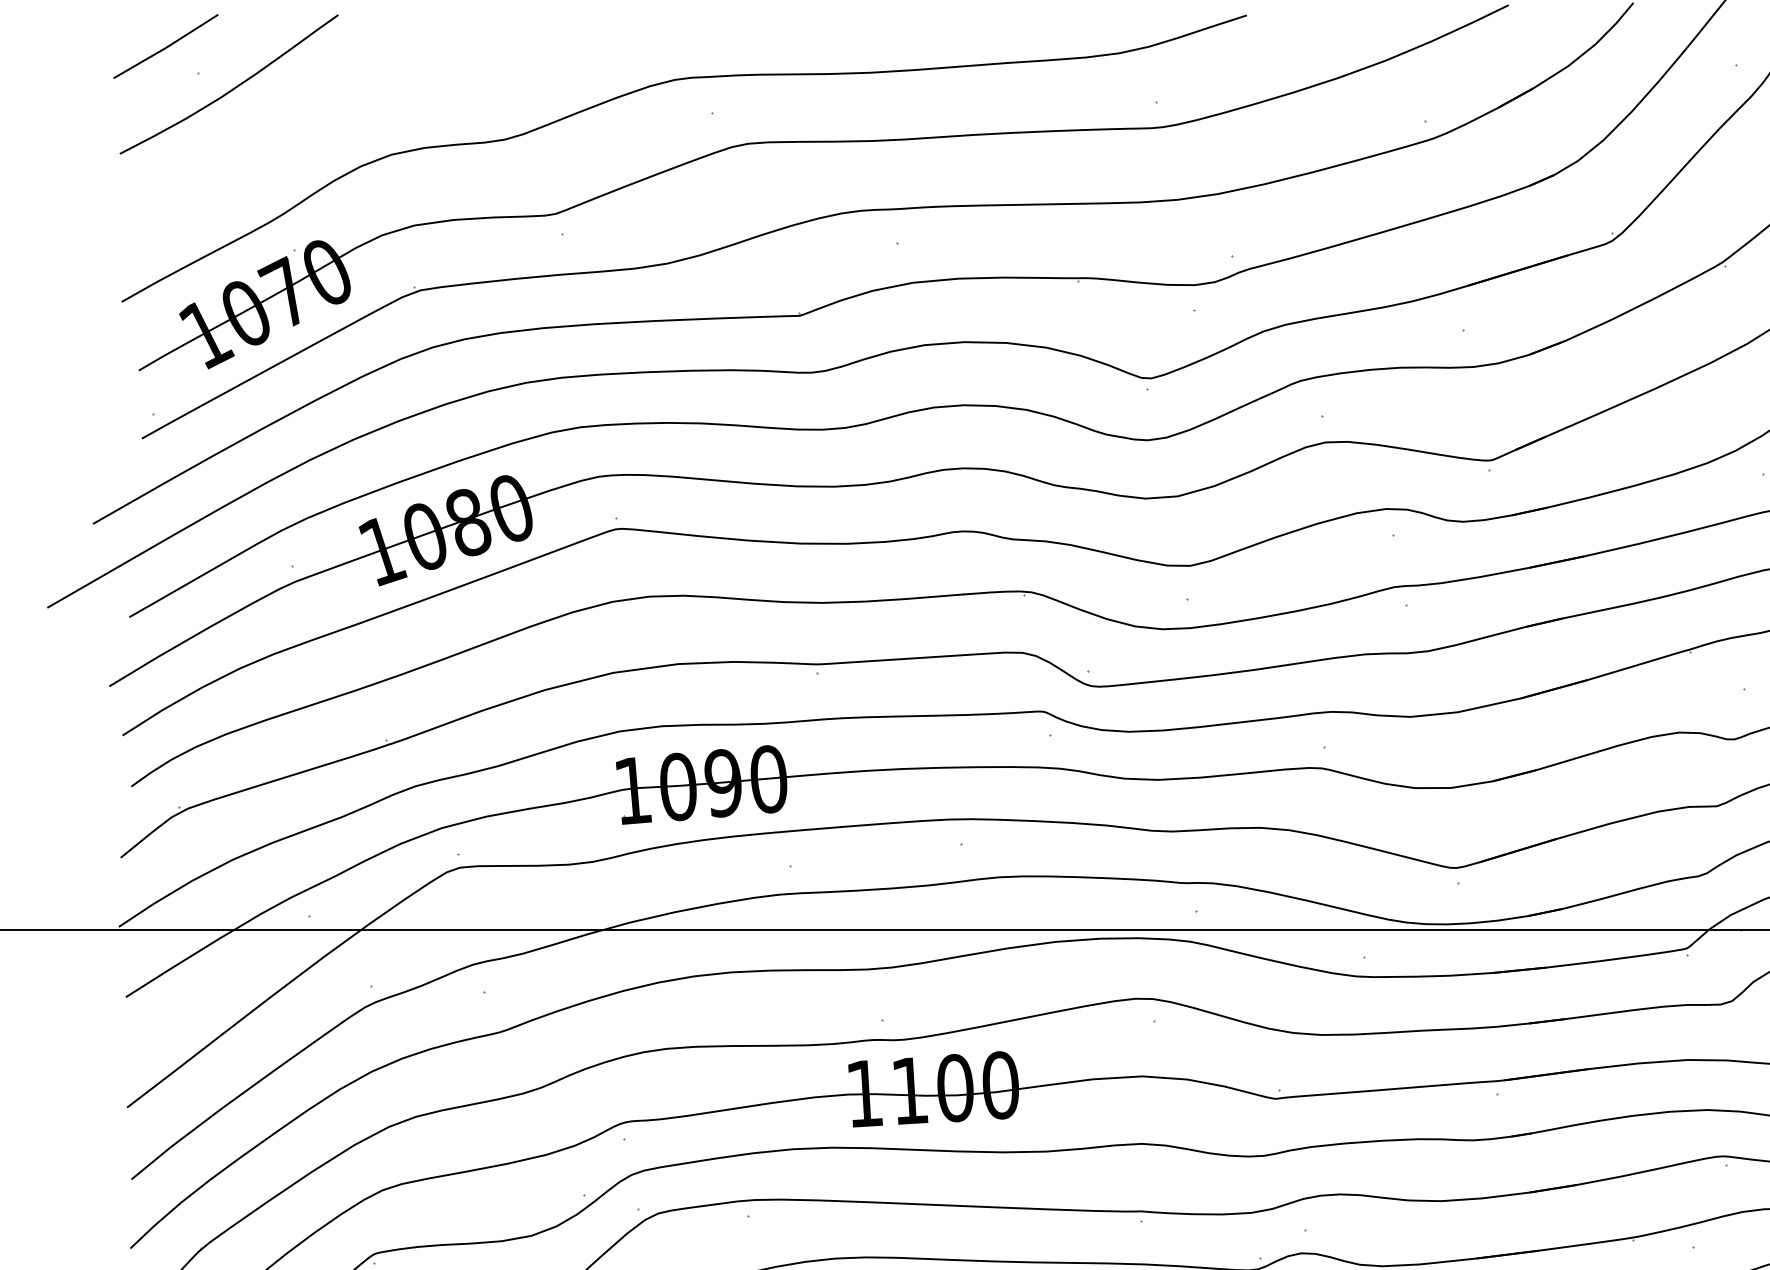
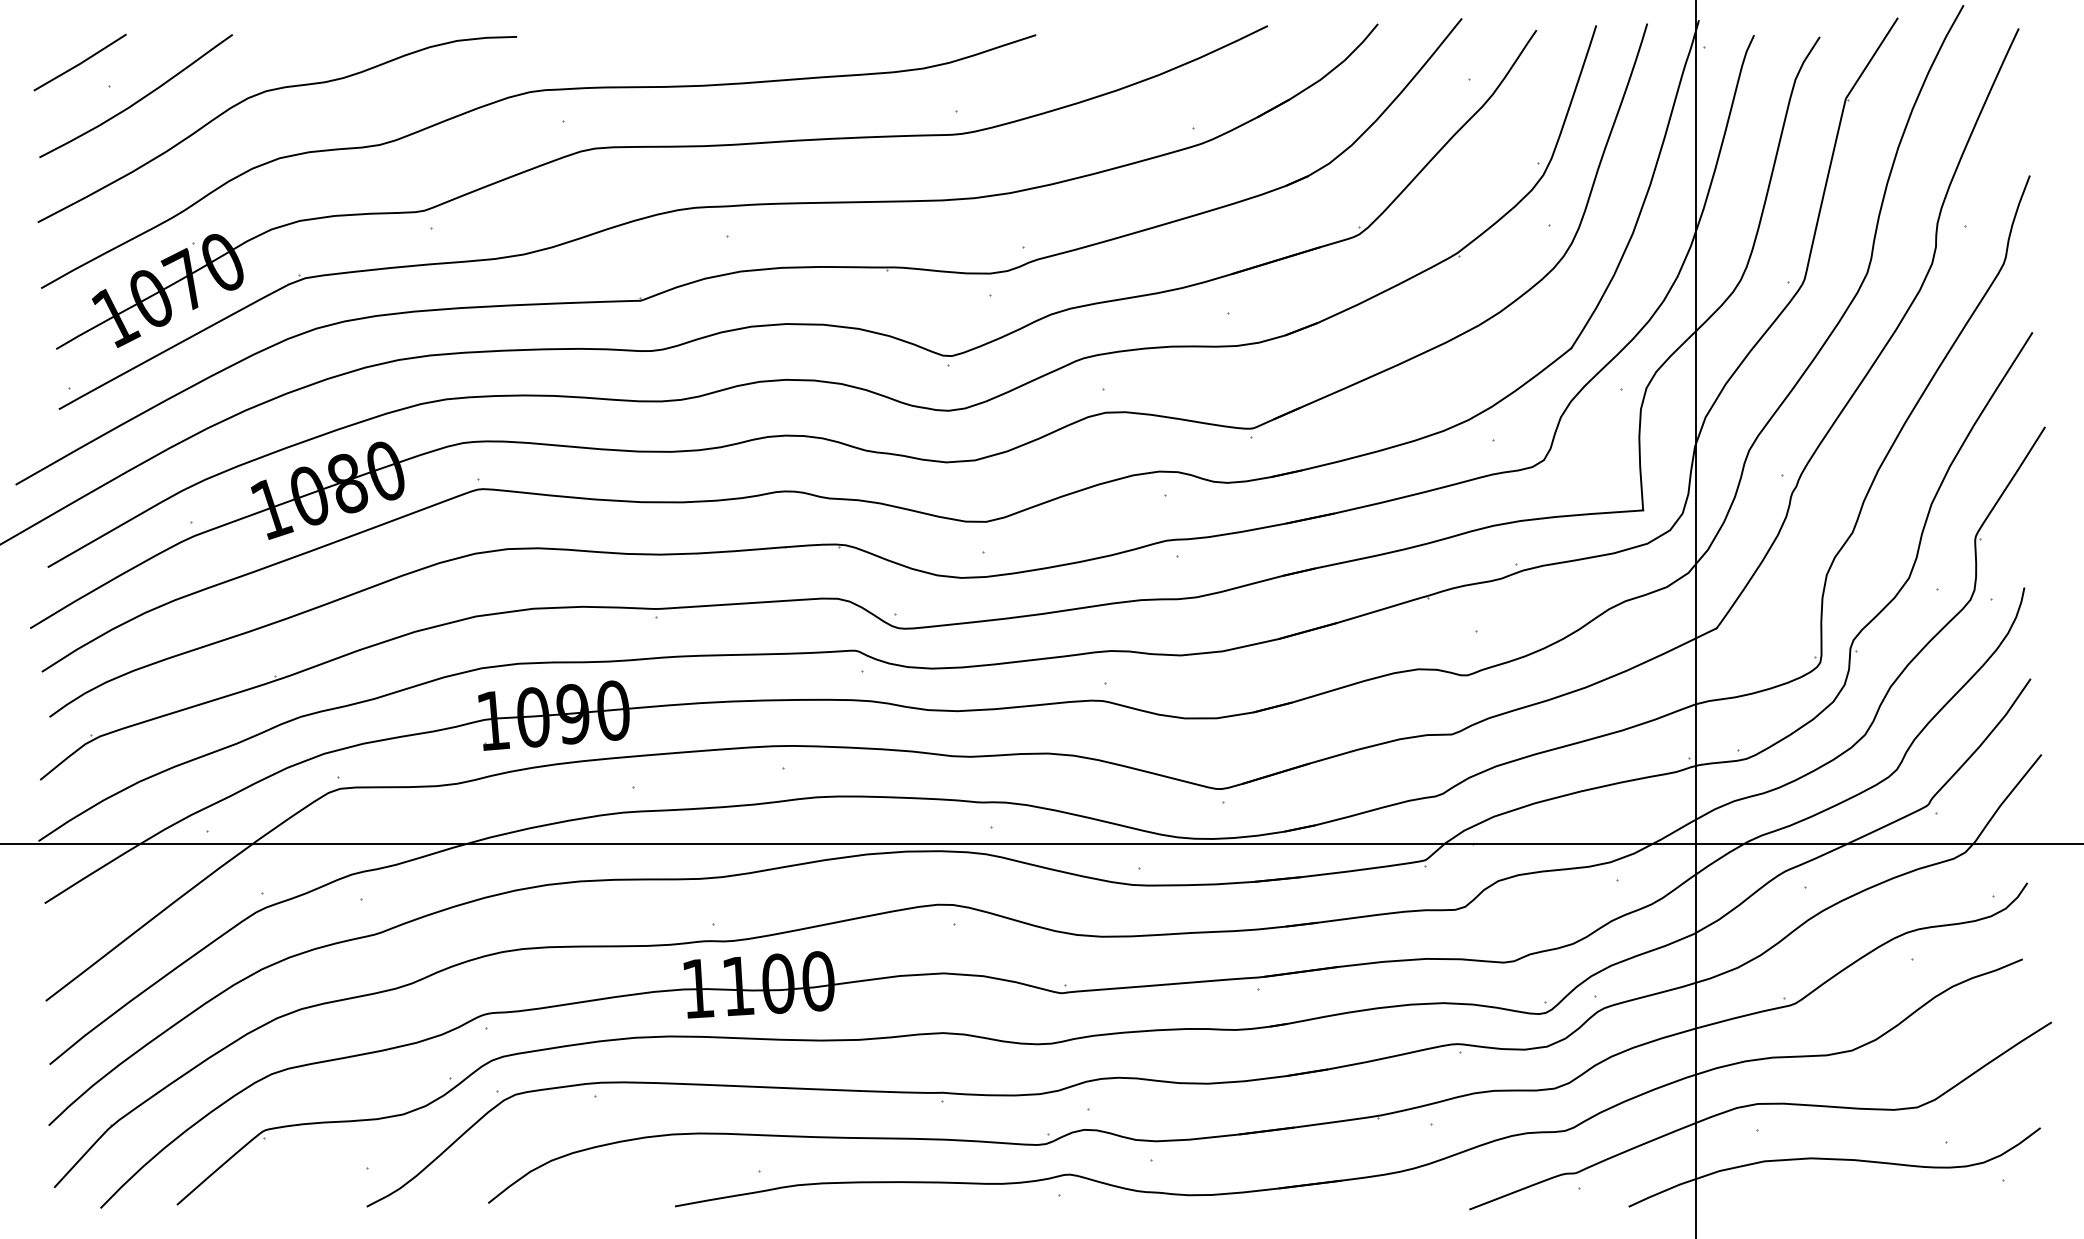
curve: (373, 81) -> (263, 93), added

